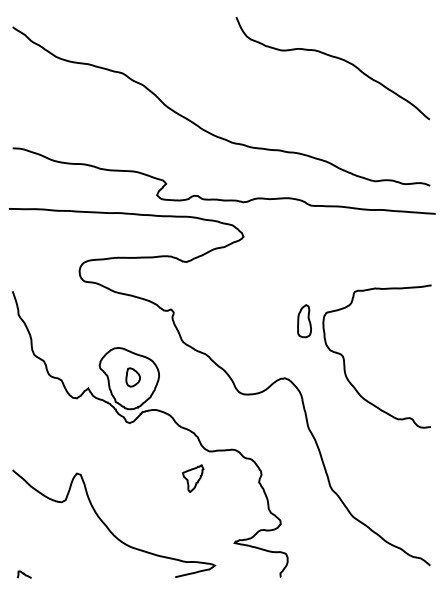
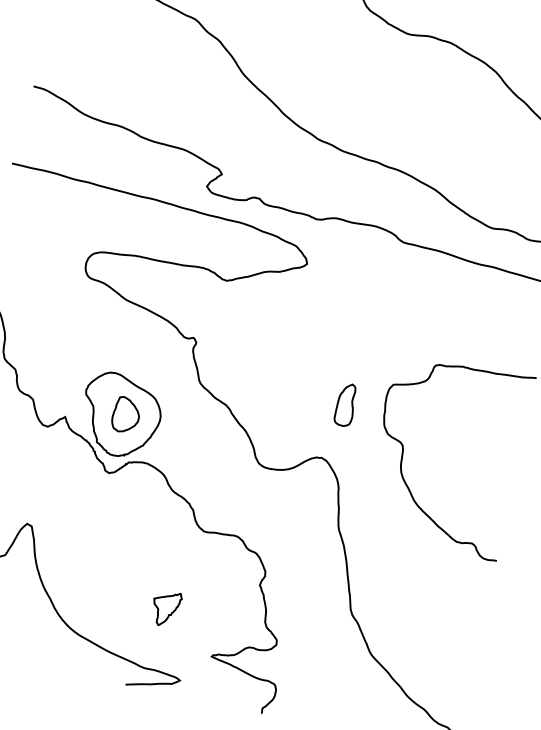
part: (304, 321) -> (345, 405), moved
part: (132, 377) -> (125, 415), size x1.43
part: (193, 478) -> (166, 608), moved

